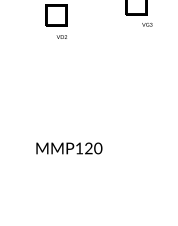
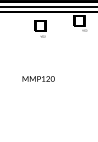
text: (68, 147) -> (38, 78), moved

